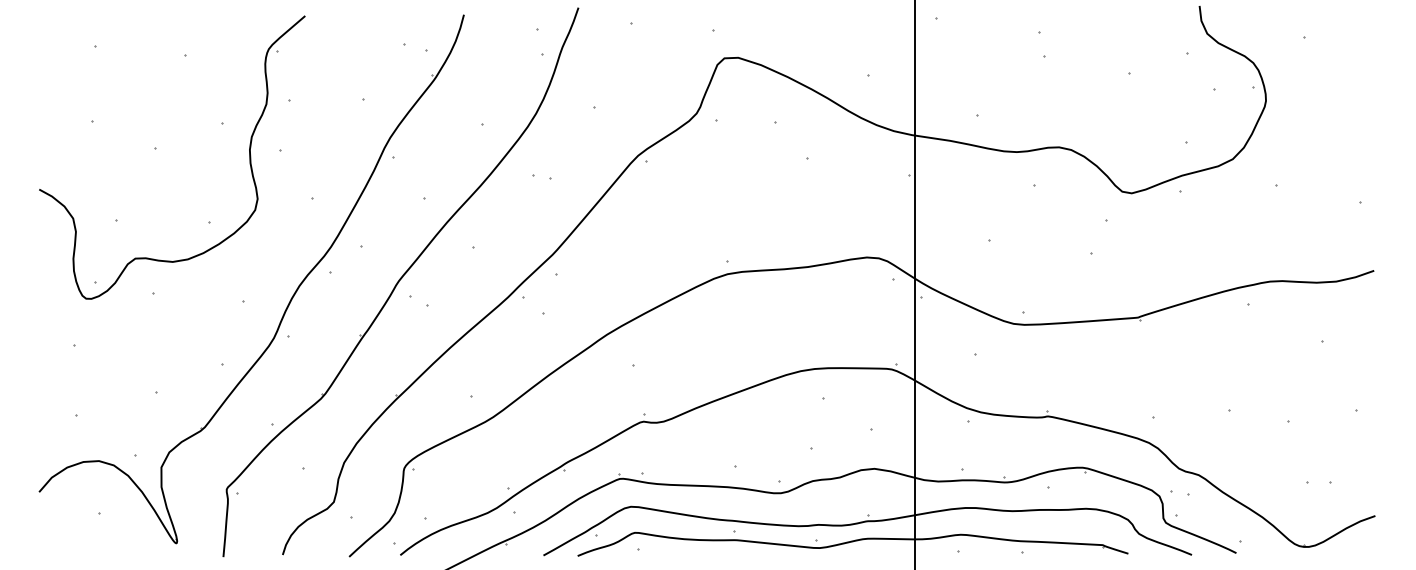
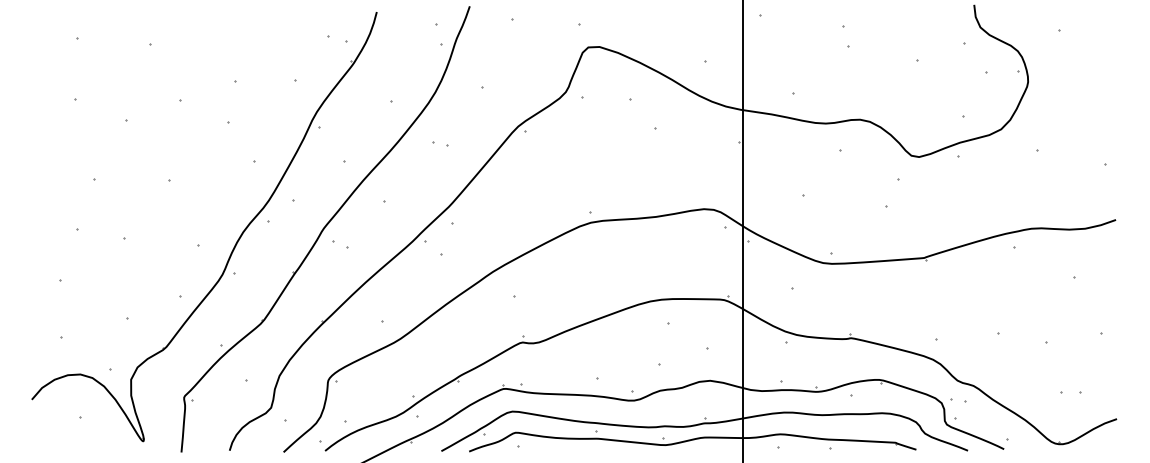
part: (249, 157) -> (202, 127), removed

